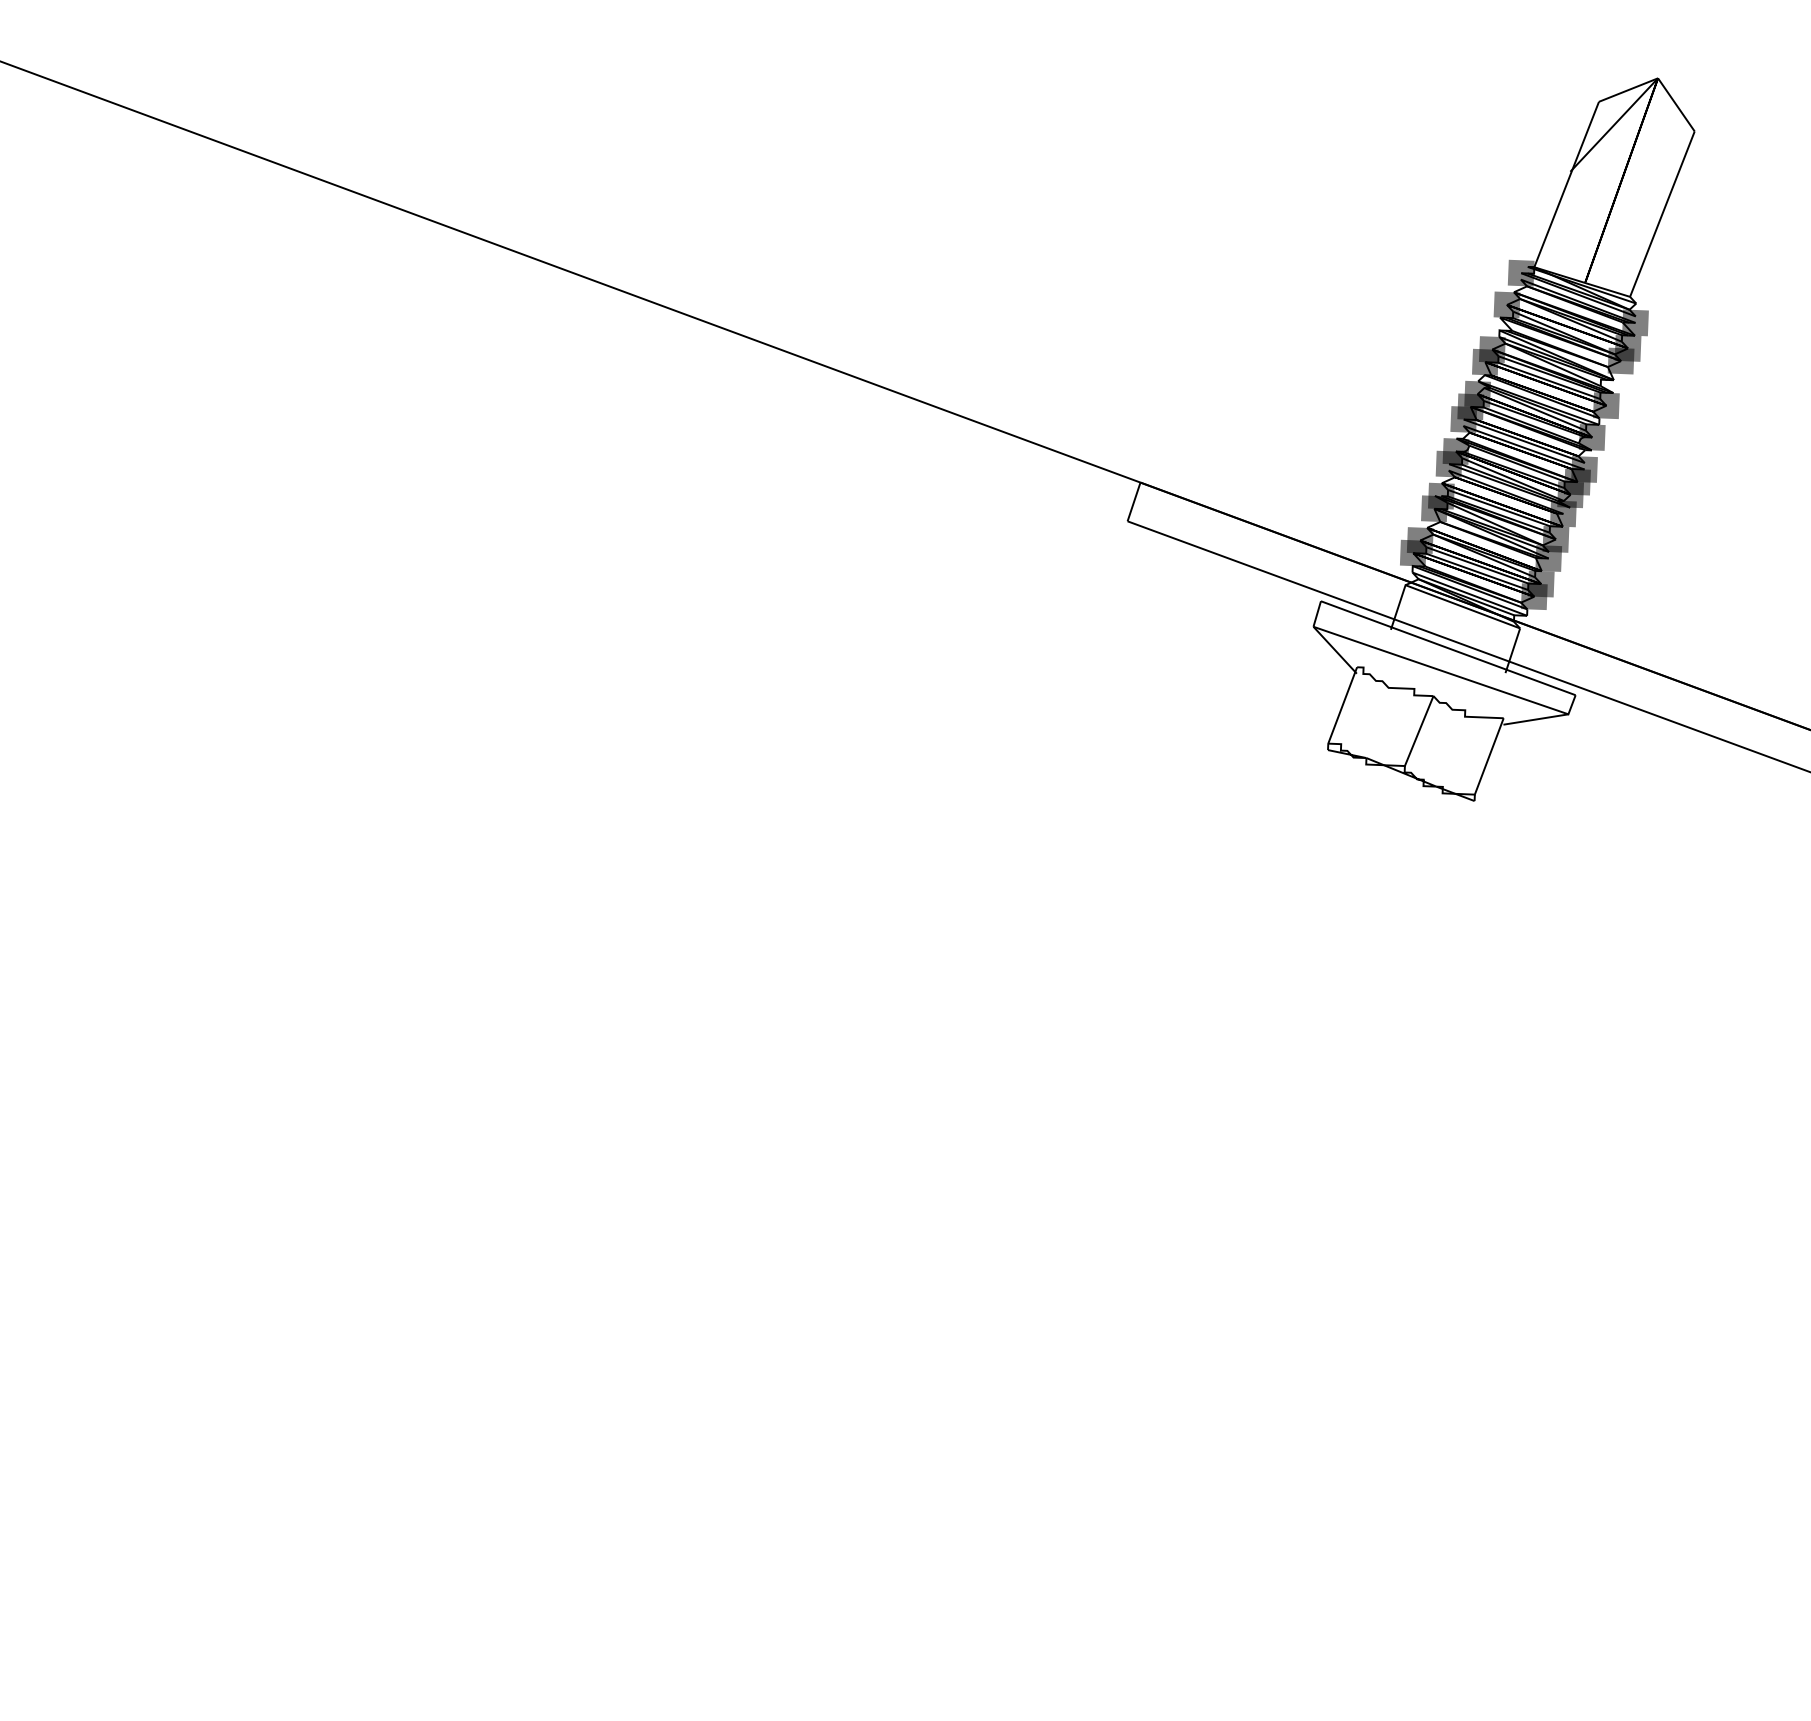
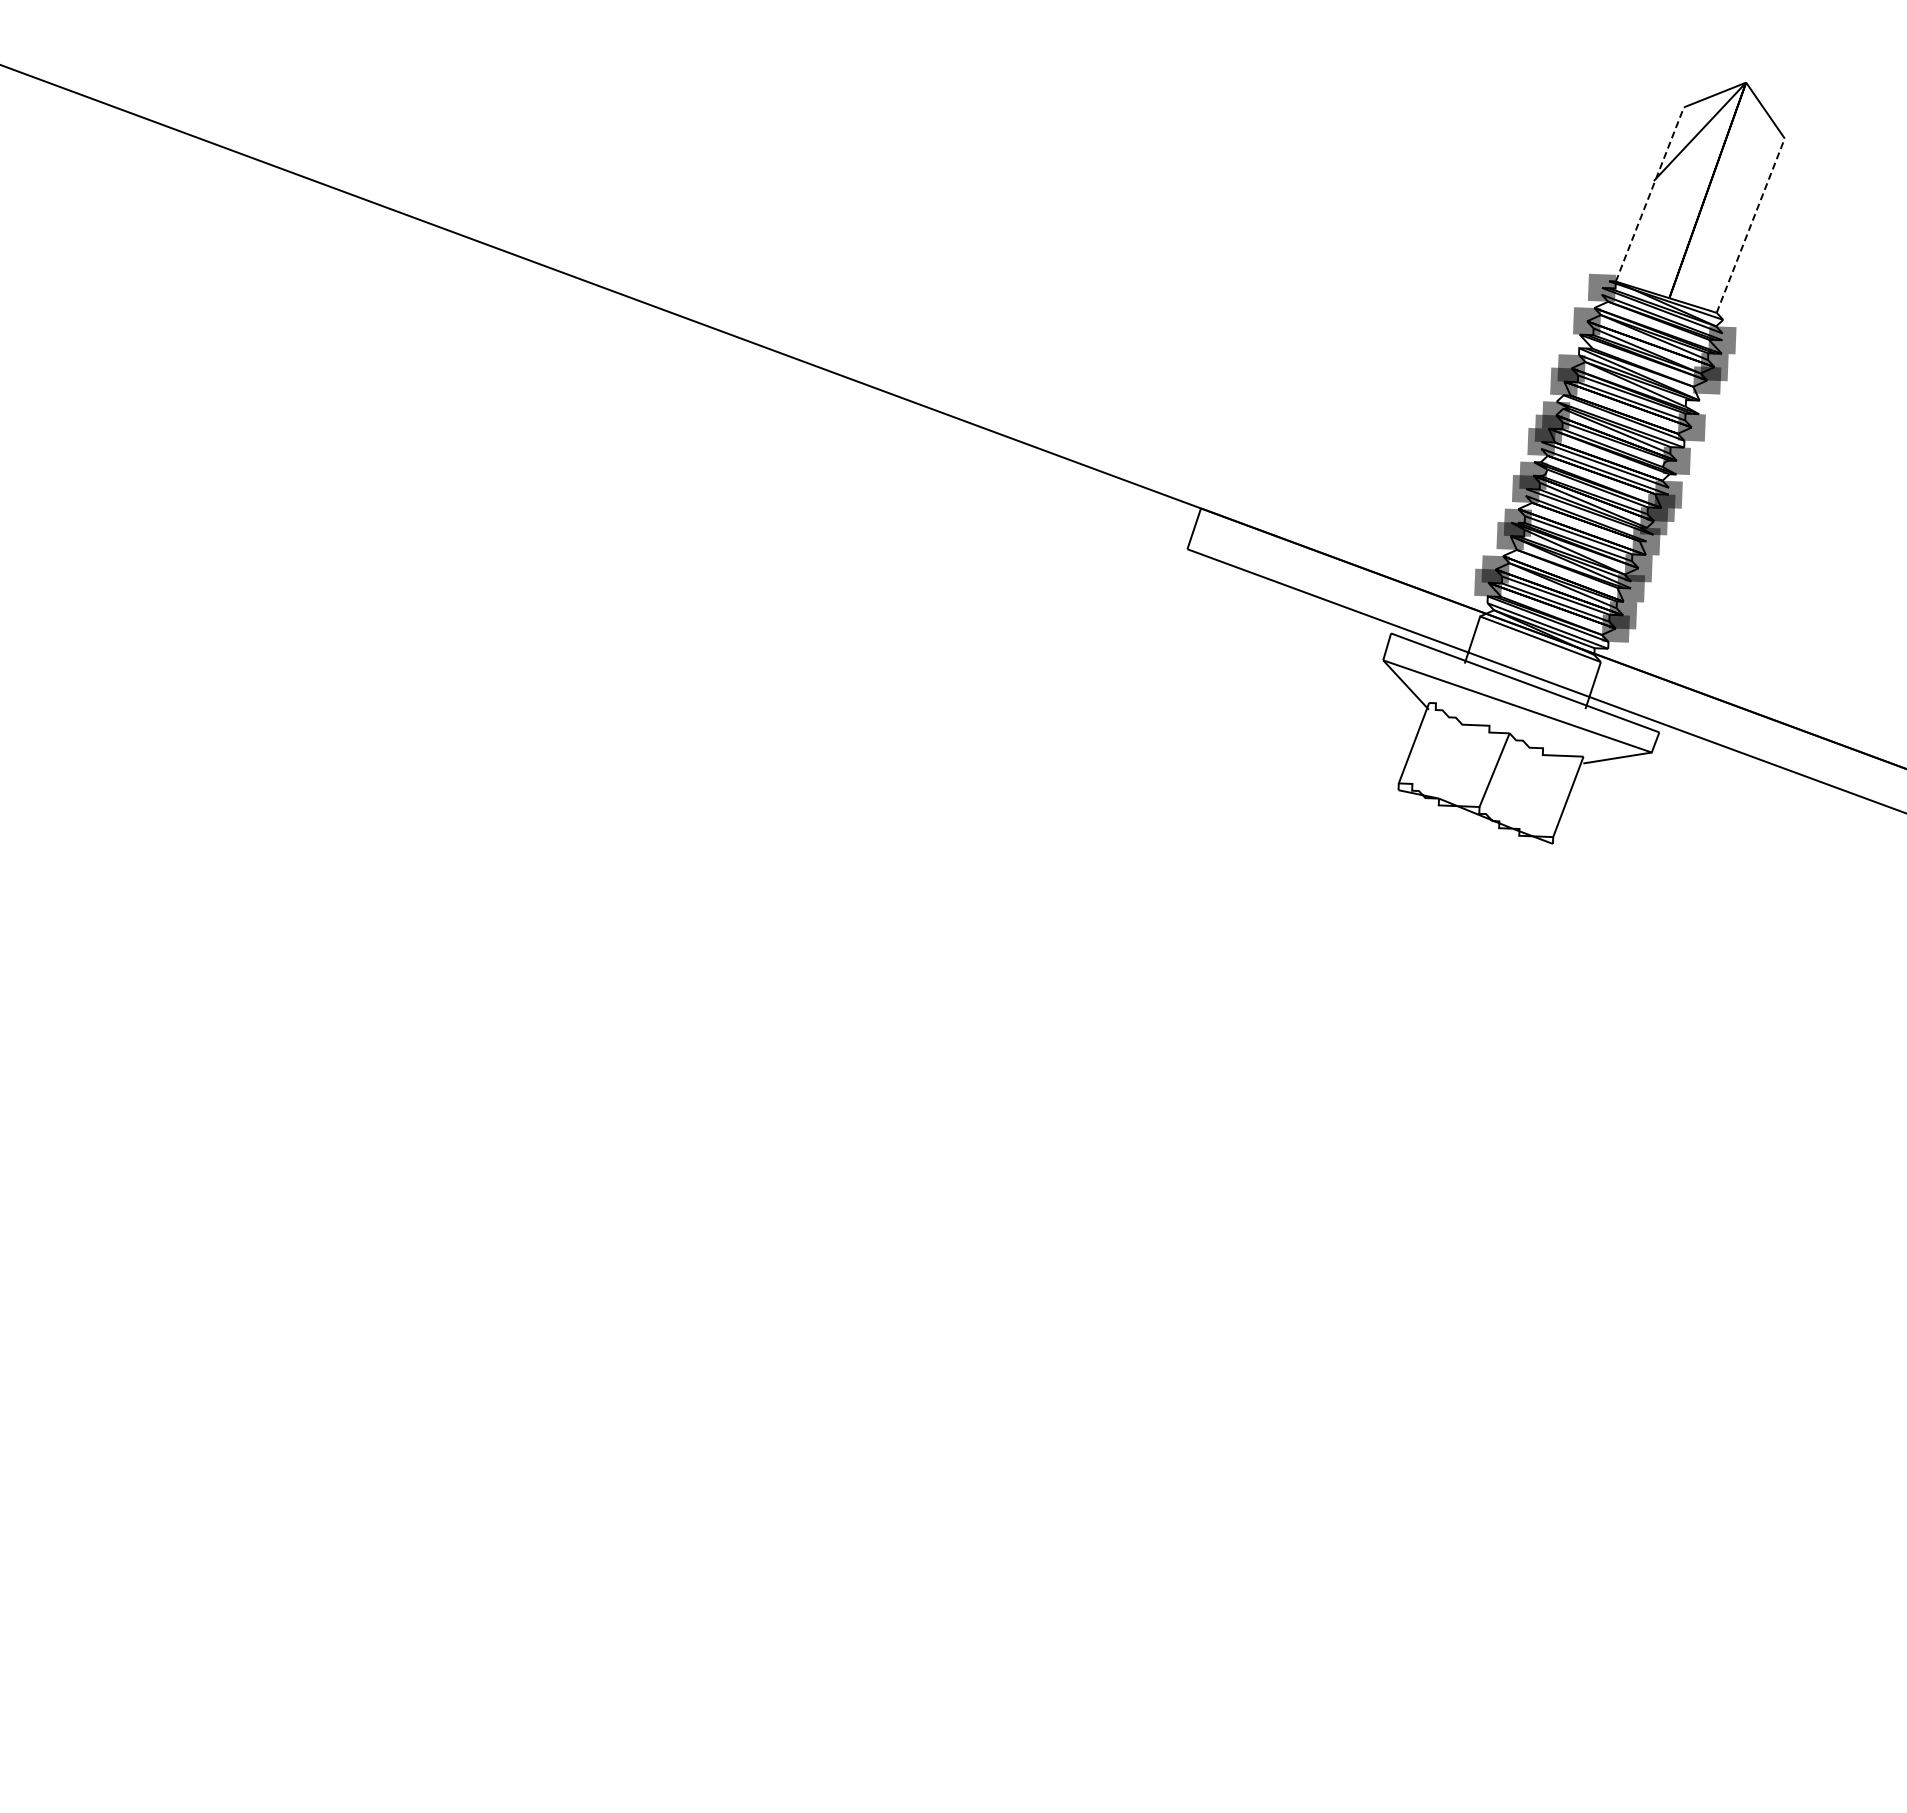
line: (1566, 184) -> (1649, 194), solid -> dashed
line: (1662, 213) -> (1750, 225), solid -> dashed

